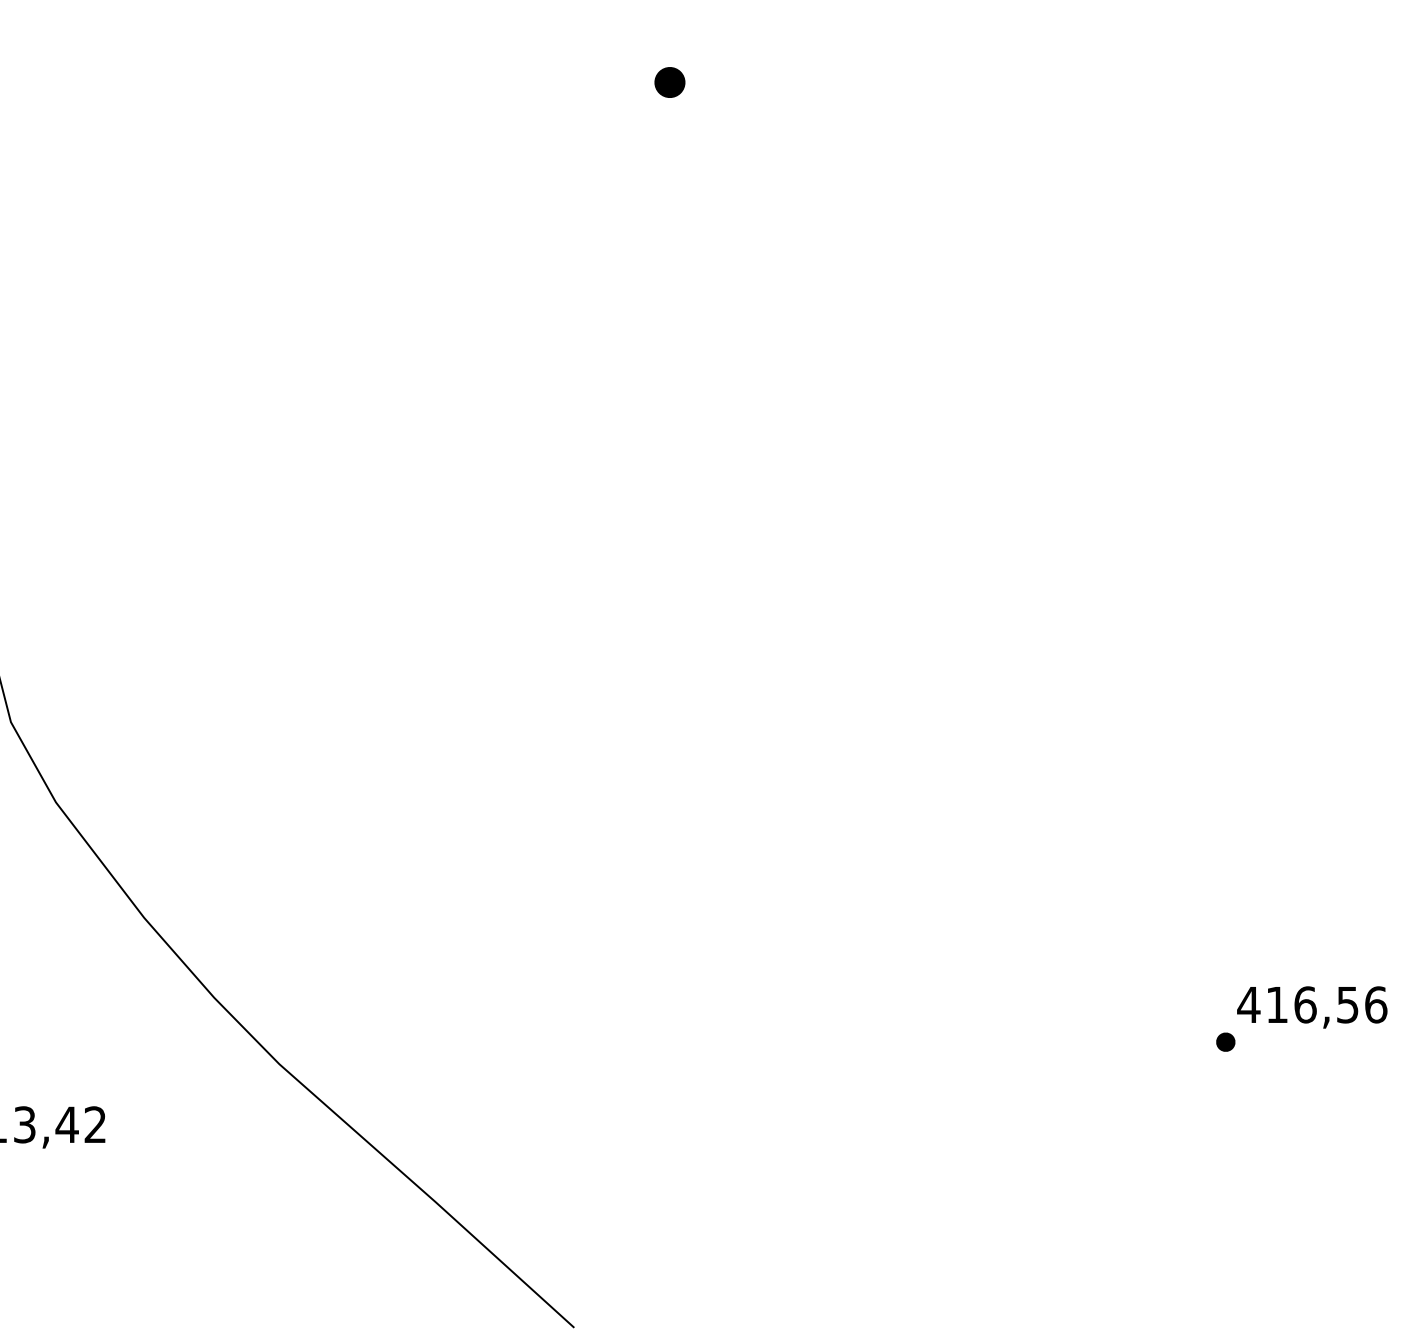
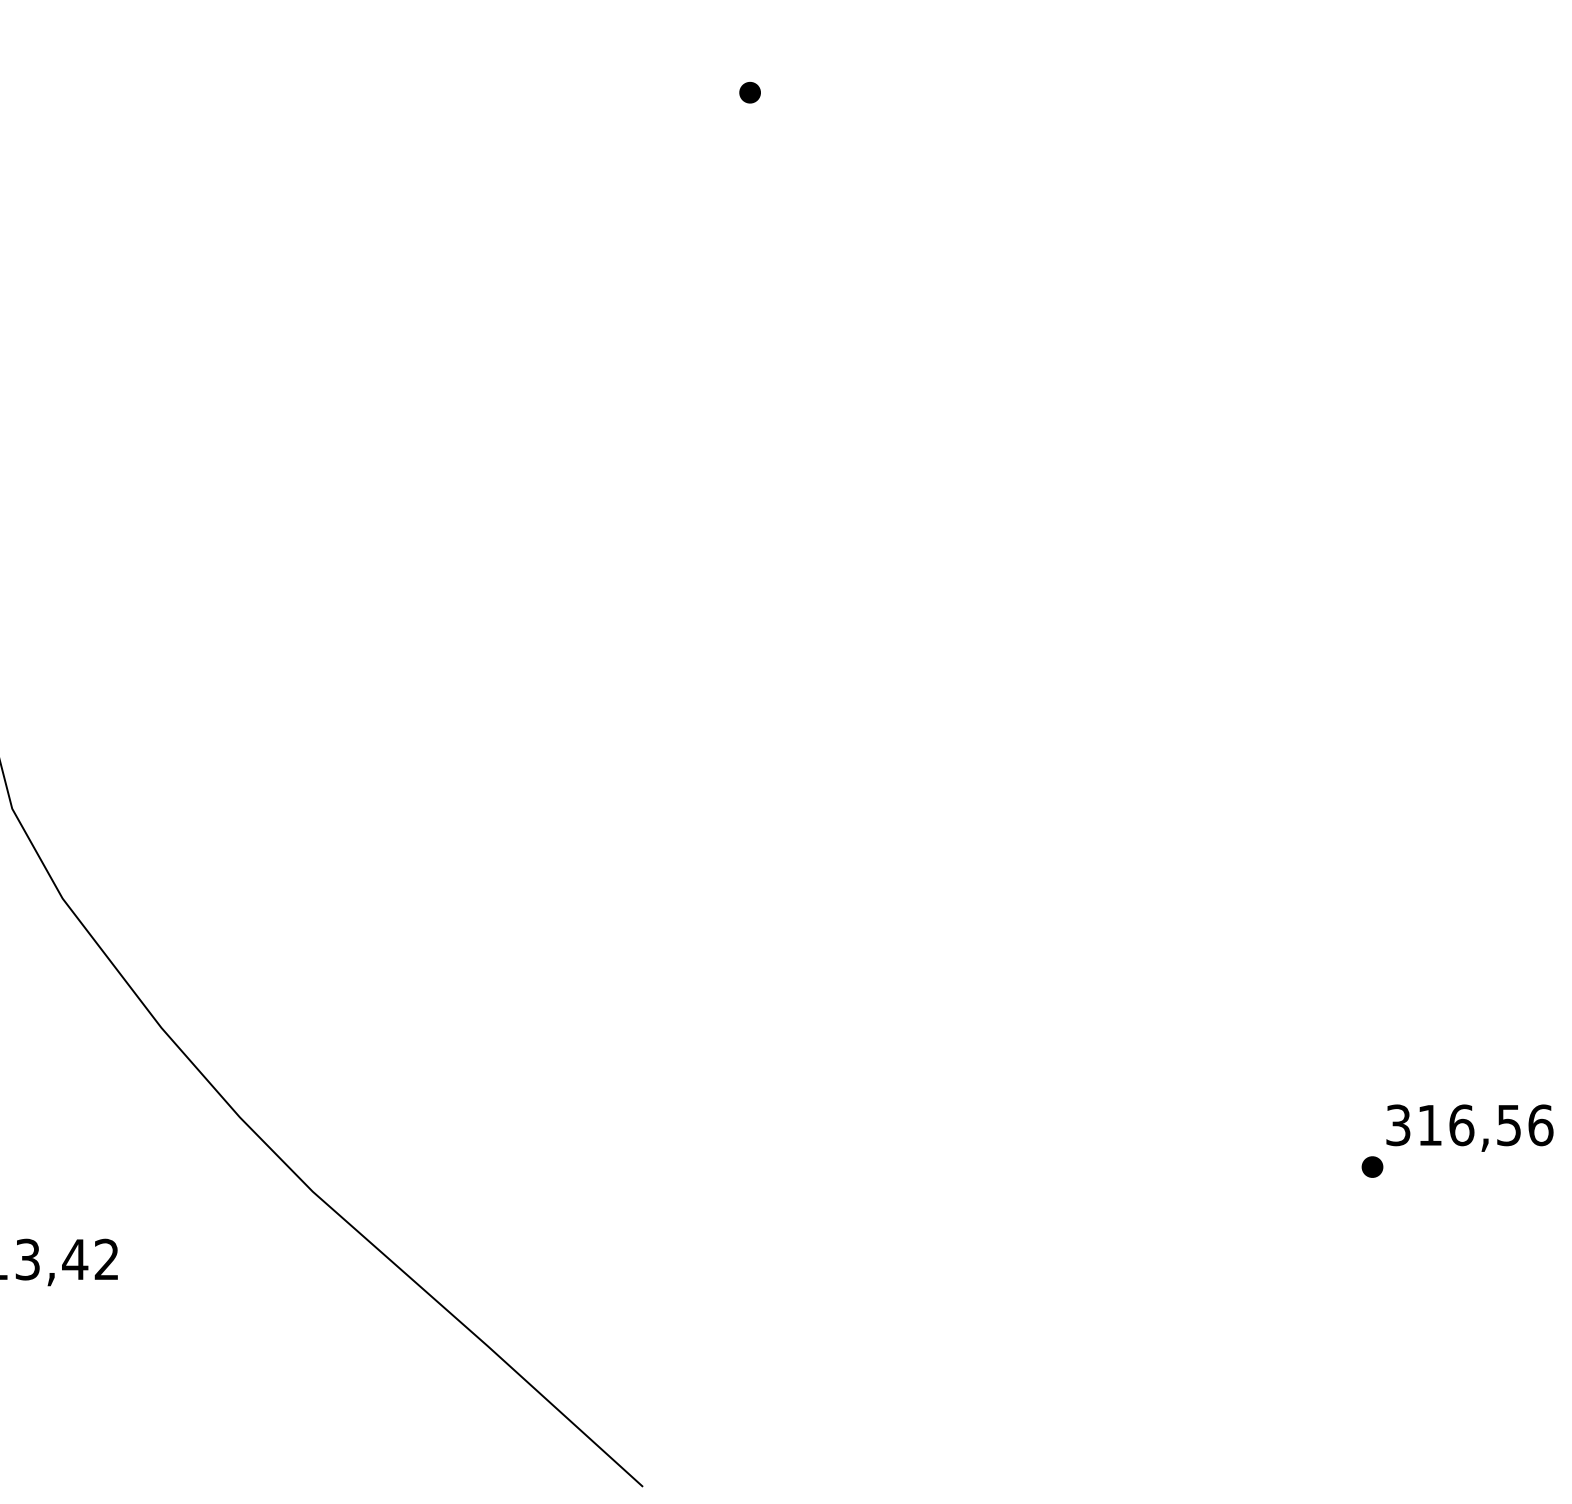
part: (669, 82) -> (749, 92), size x0.62
text: (1248, 1004) -> (1397, 1124), 416,56 -> 316,56

